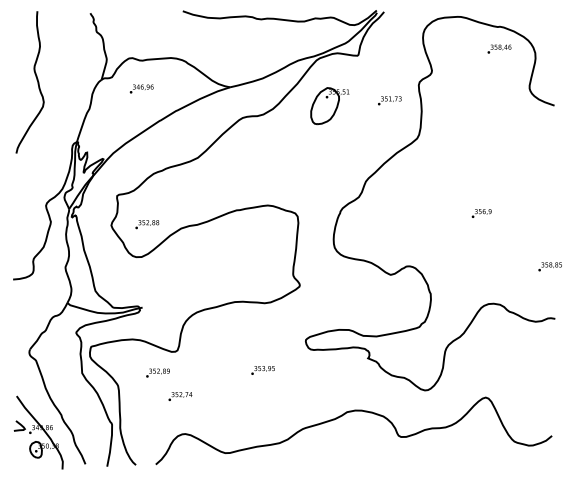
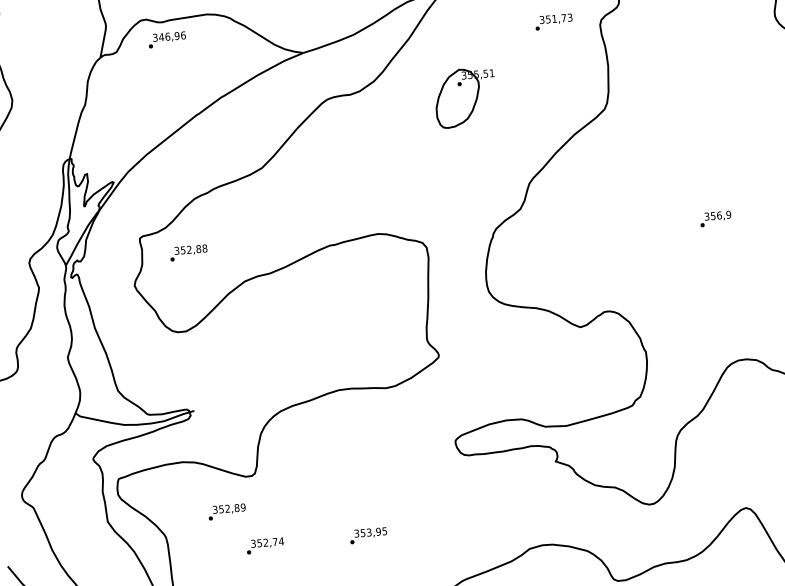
text: (141, 88) -> (166, 39), moved
text: (389, 100) -> (553, 21), moved
part: (329, 106) -> (464, 98), moved
text: (147, 224) -> (189, 252), moved
text: (262, 370) -> (367, 535), moved

